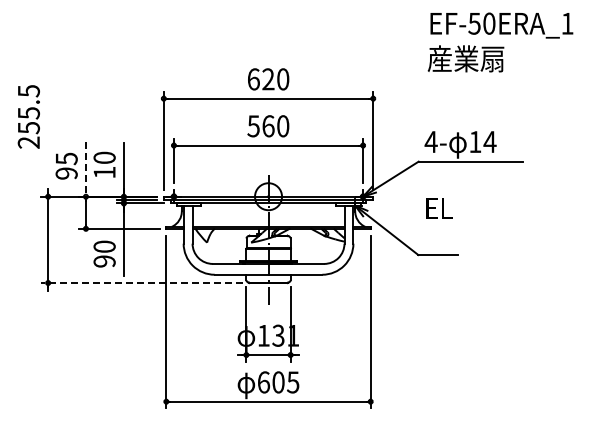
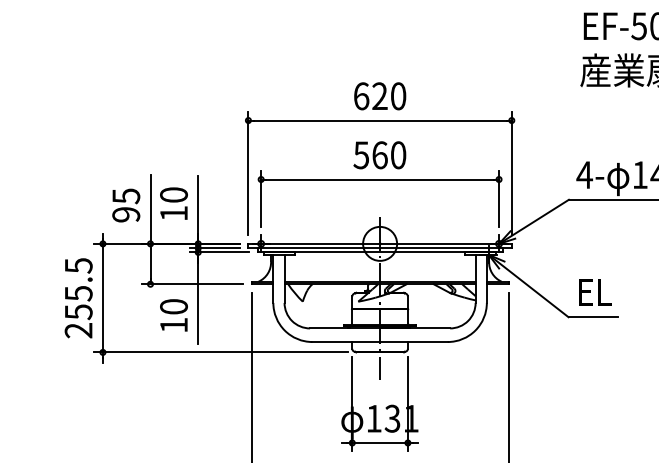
text: (28, 116) -> (78, 297), moved
line: (85, 169) -> (149, 209), dashed -> solid
text: (439, 208) -> (595, 292), moved
text: (104, 261) -> (173, 325), 90 -> 10
line: (142, 283) -> (221, 353), dashed -> solid

